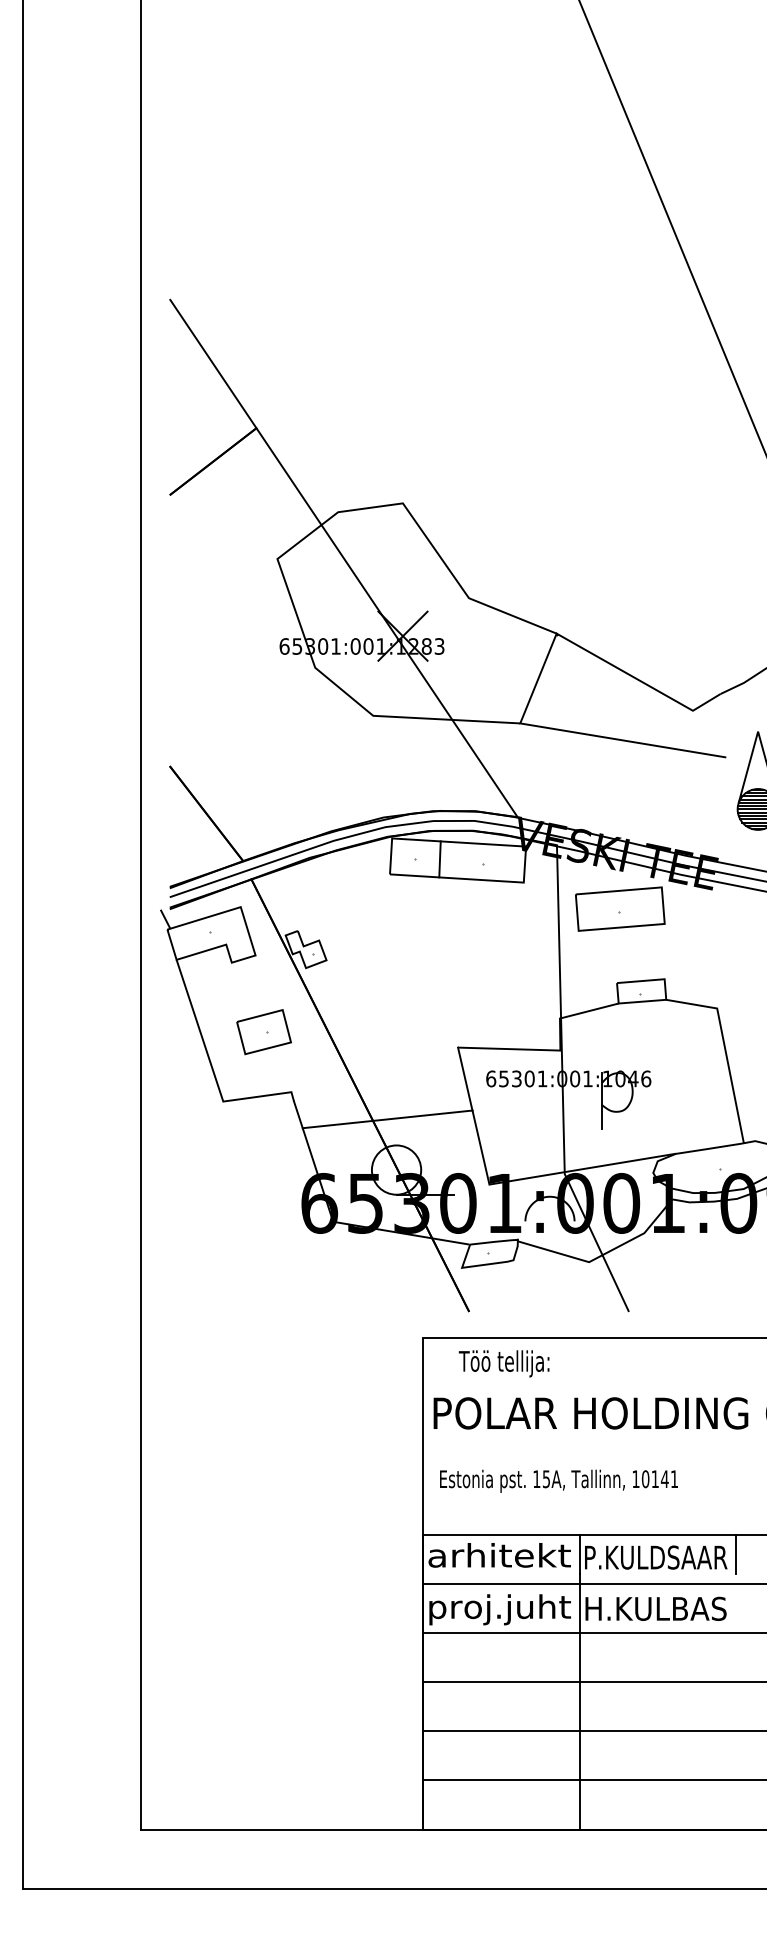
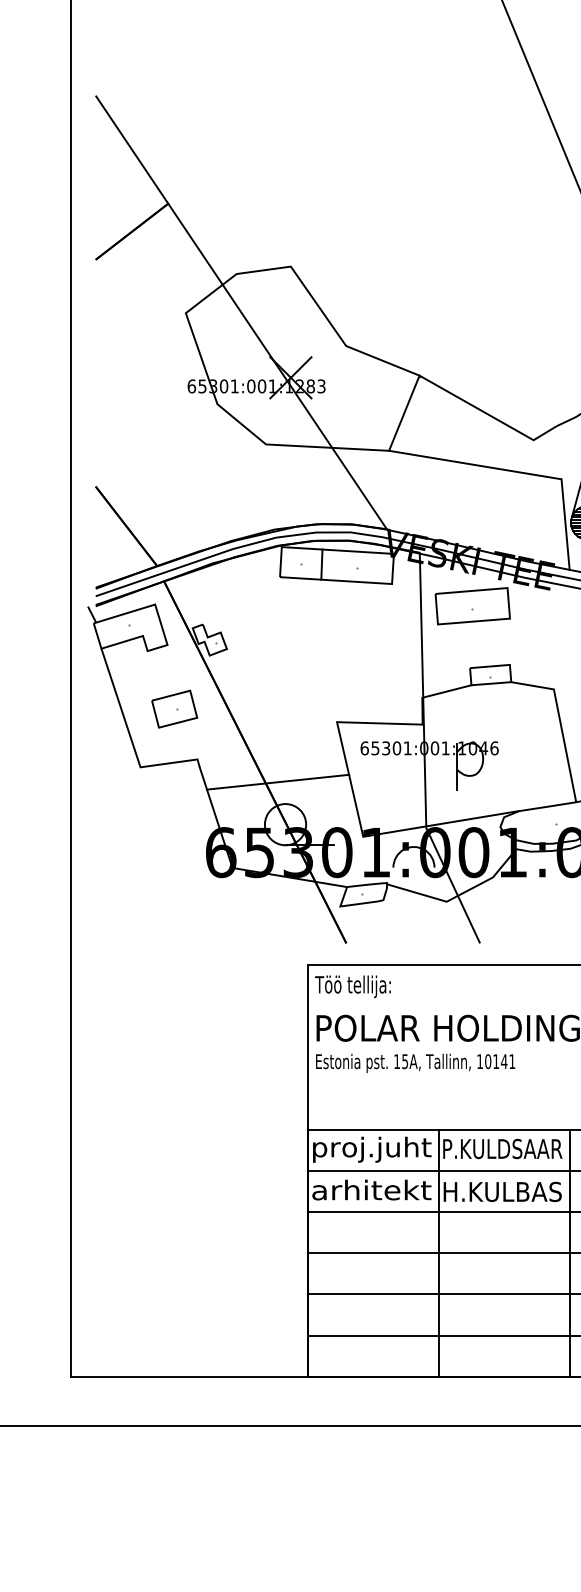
line: (731, 811) -> (565, 524), added
text: (503, 1363) -> (352, 986), moved
text: (558, 1480) -> (415, 1062), moved
text: (496, 1558) -> (369, 1149), arhitekt -> proj.juht
text: (496, 1609) -> (369, 1192), proj.juht -> arhitekt
line: (736, 1701) -> (570, 1269), added

